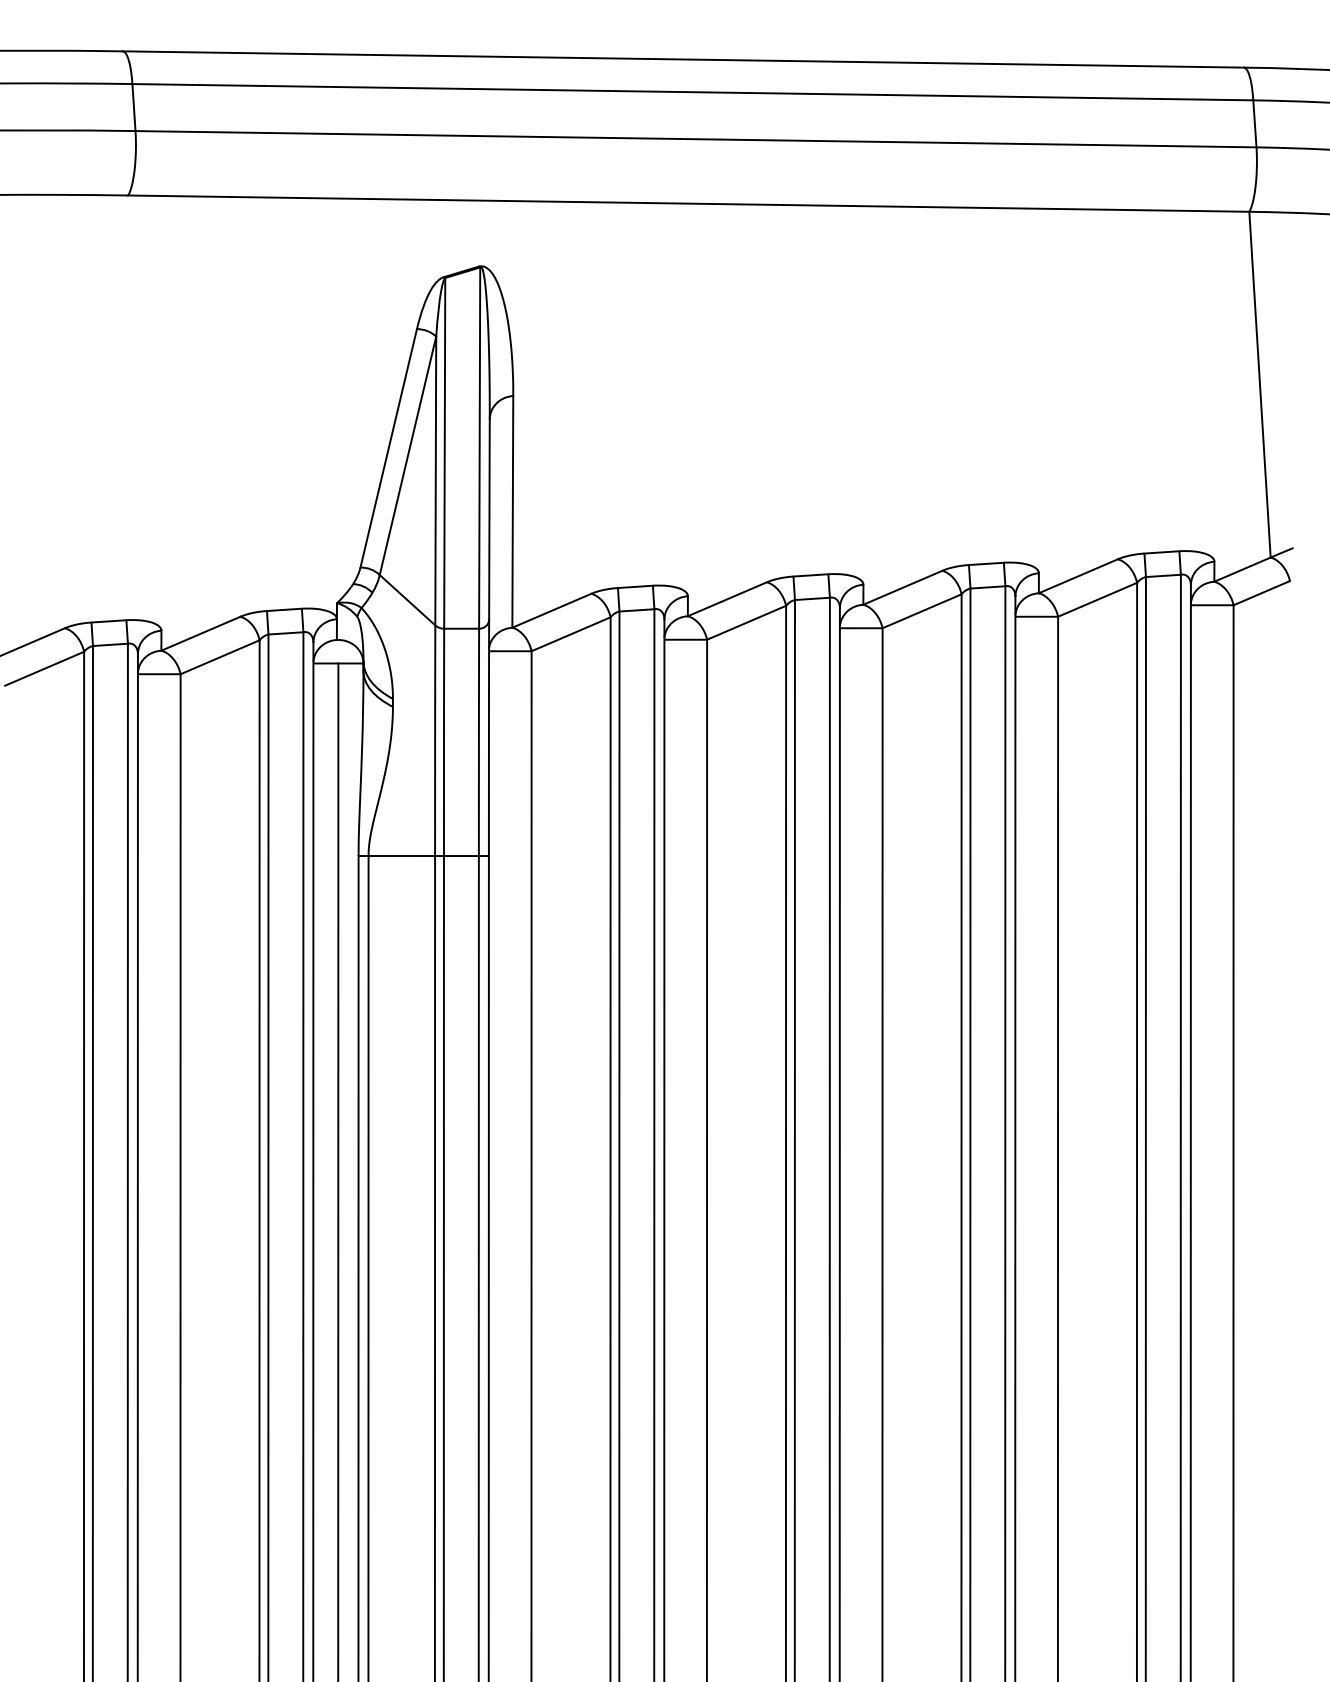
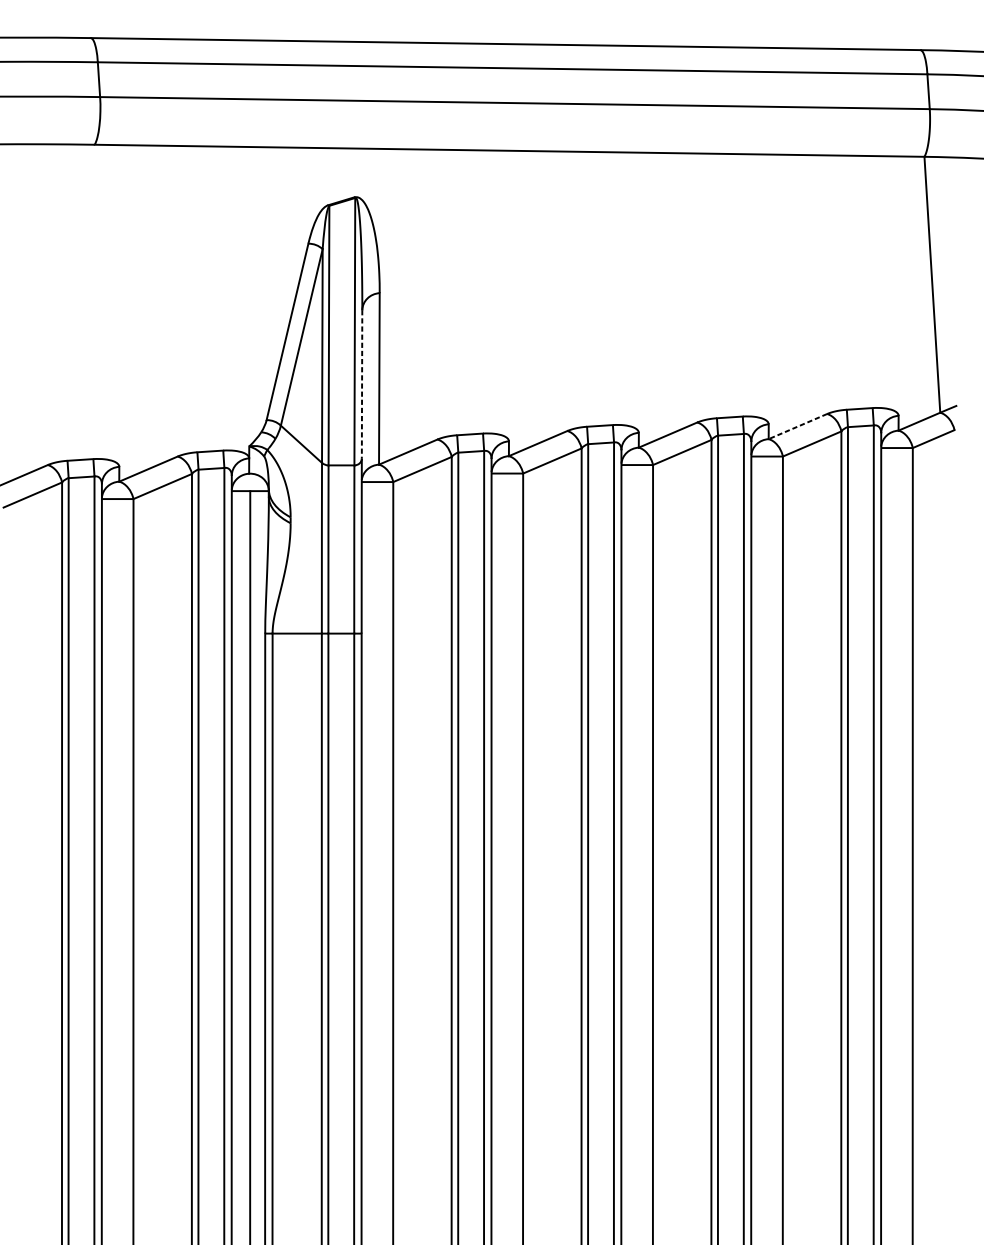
line: (489, 519) -> (362, 384), solid -> dashed
line: (1078, 576) -> (798, 426), solid -> dashed

